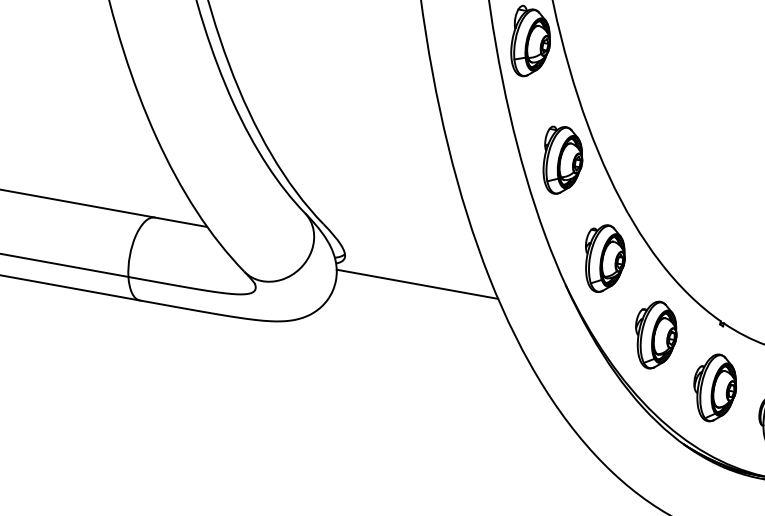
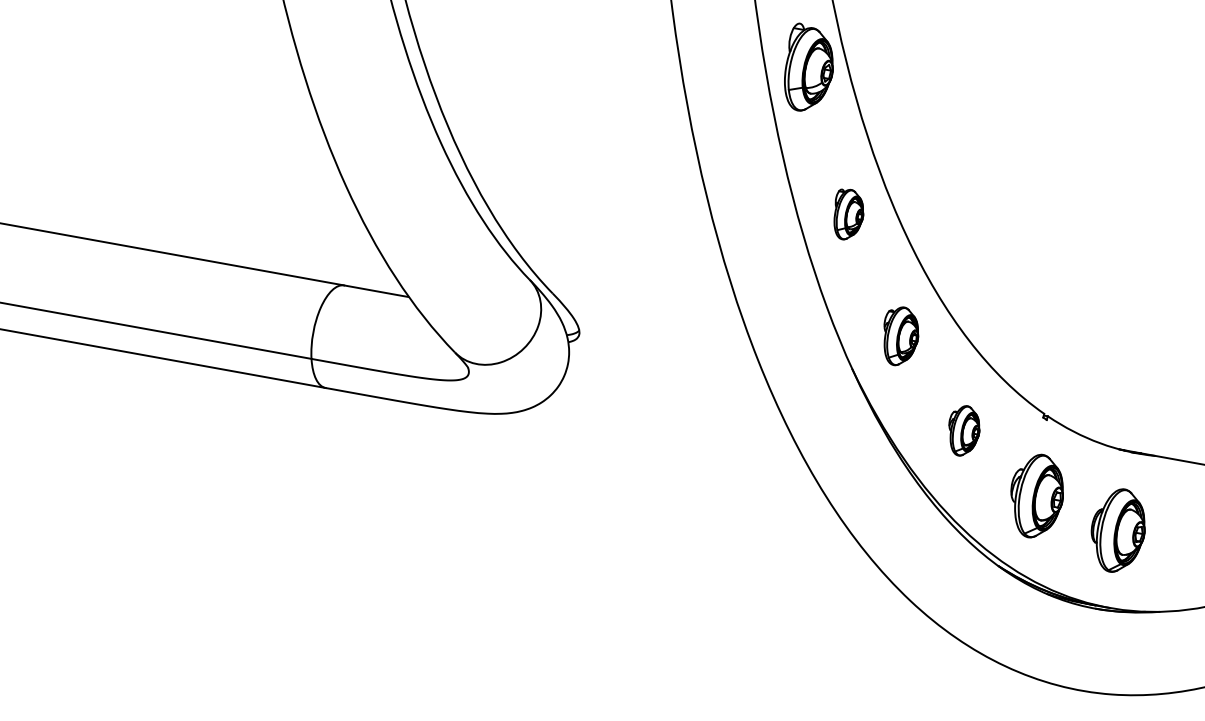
part: (562, 160) -> (848, 214), size x0.6
part: (605, 258) -> (901, 336), size x0.7
line: (417, 283) -> (668, 367), removed
part: (656, 334) -> (964, 430), size x0.6

